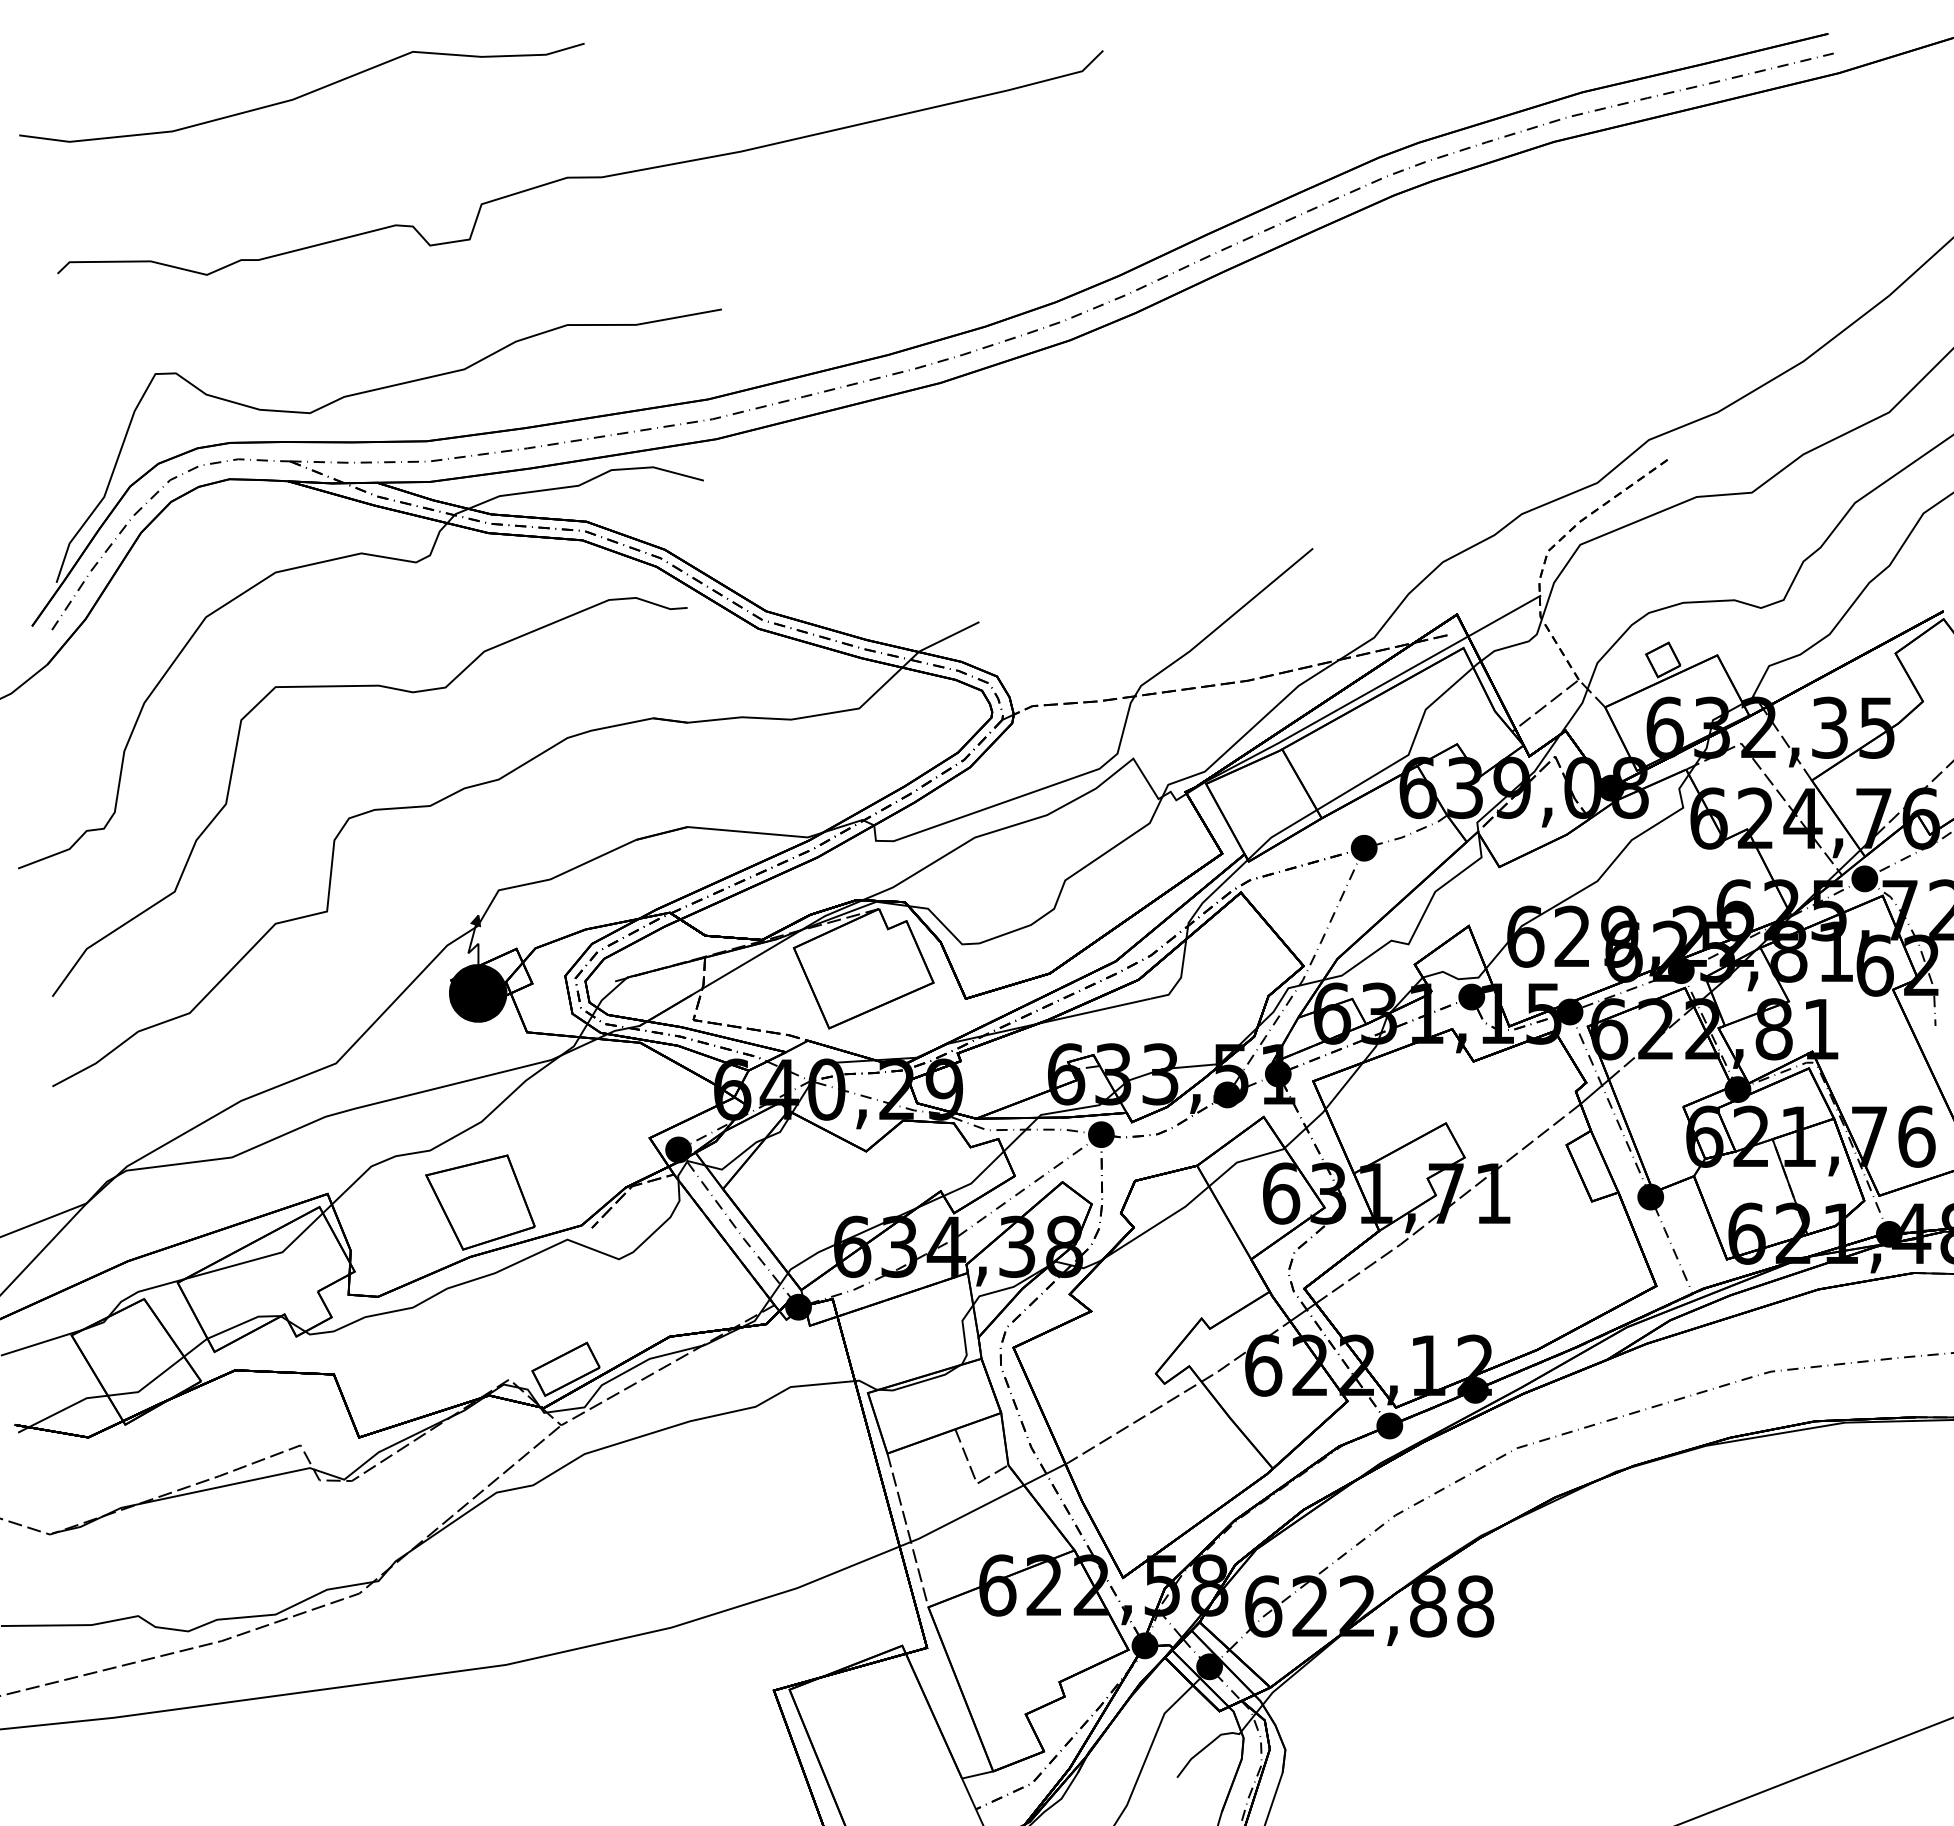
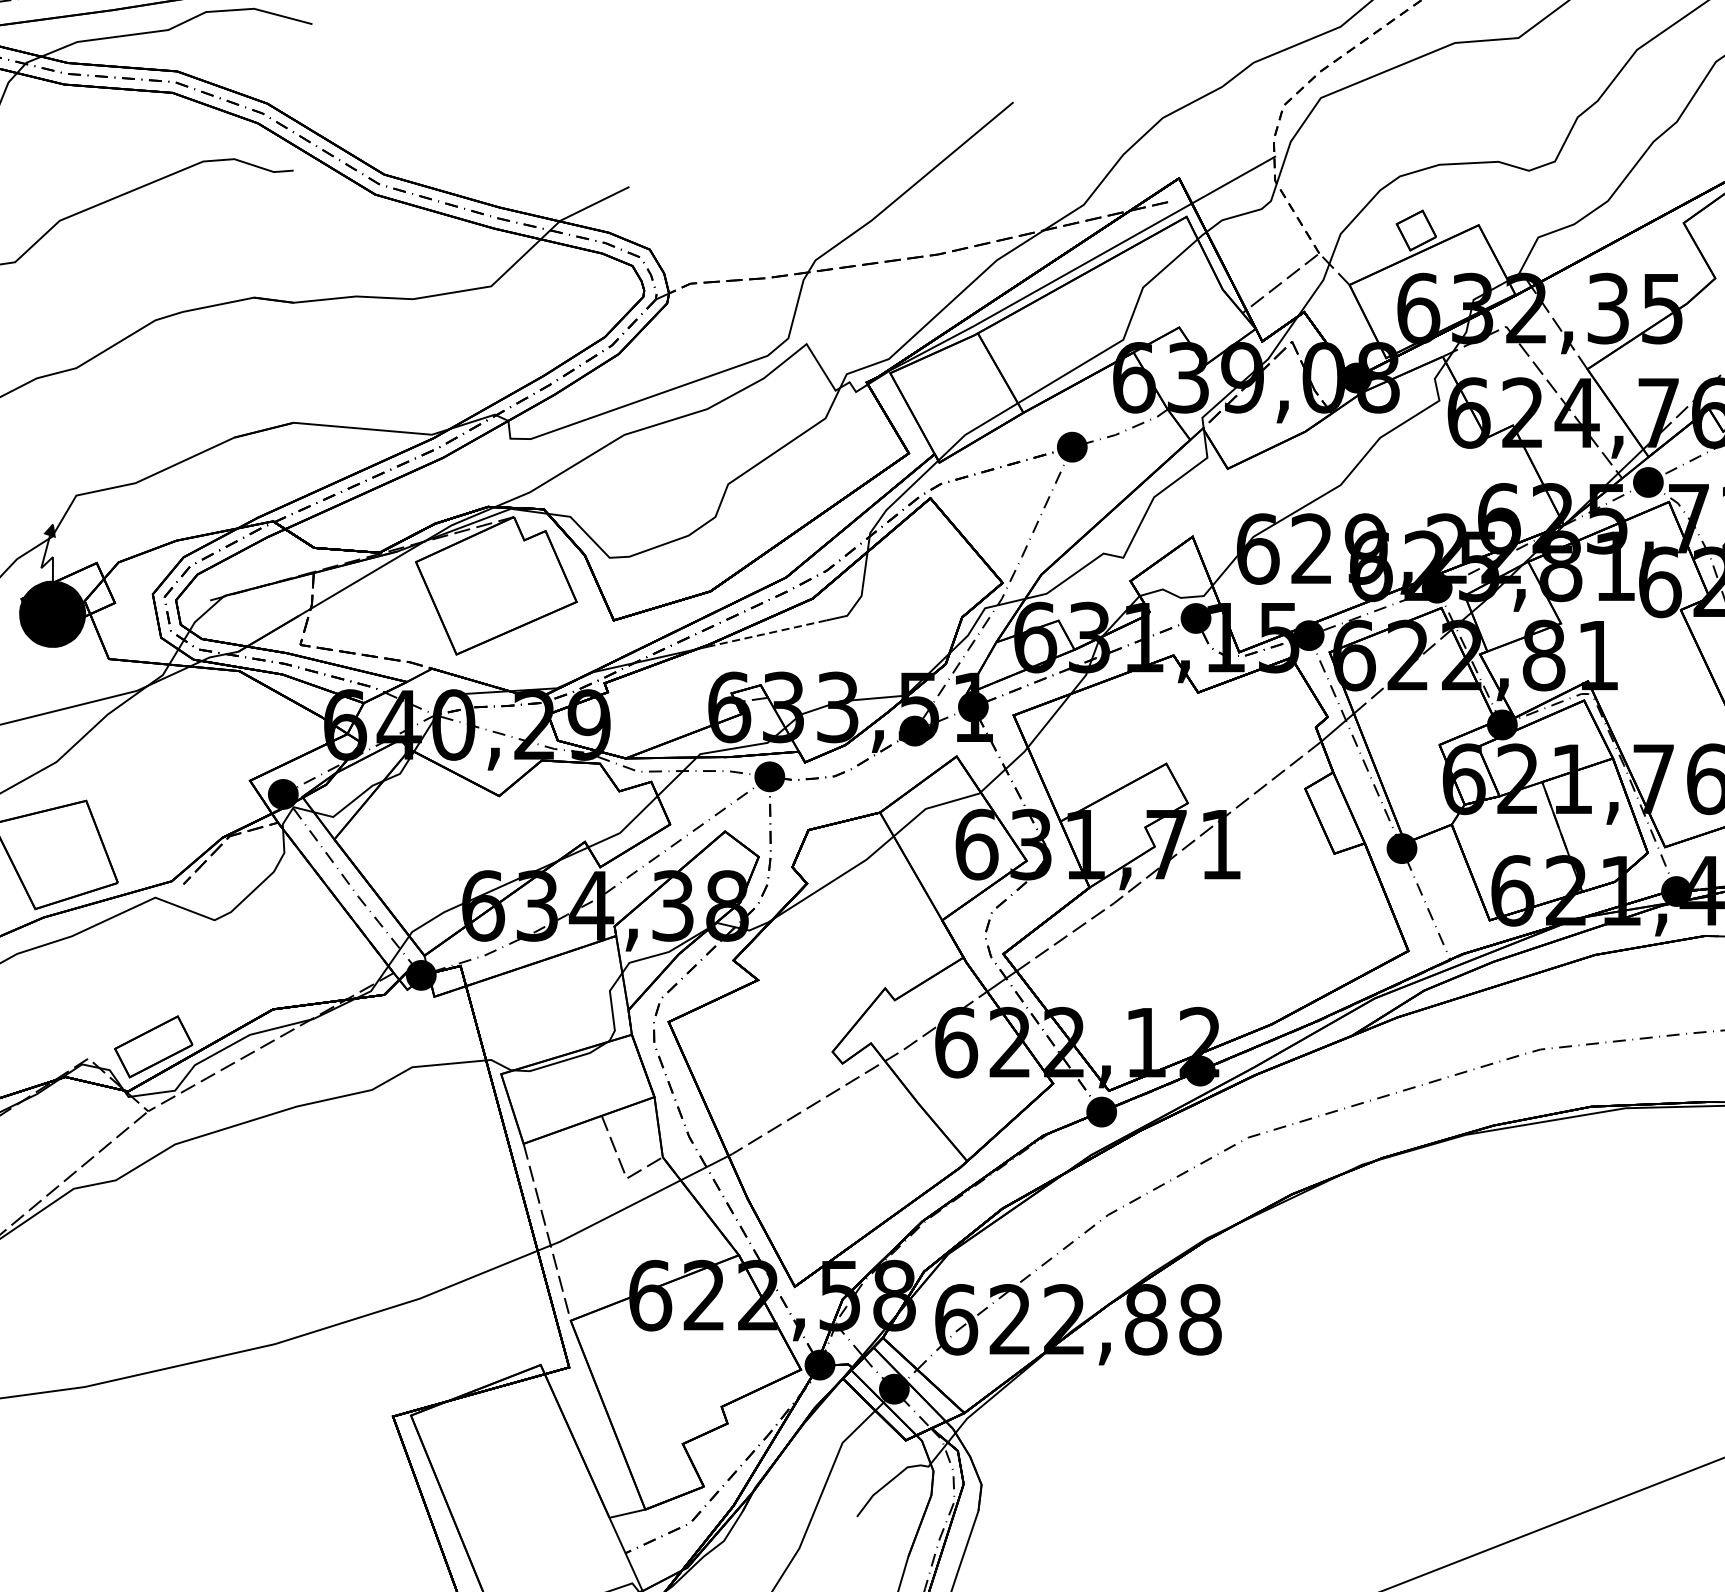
line: (1099, 1010) -> (767, 633), solid -> dashed

